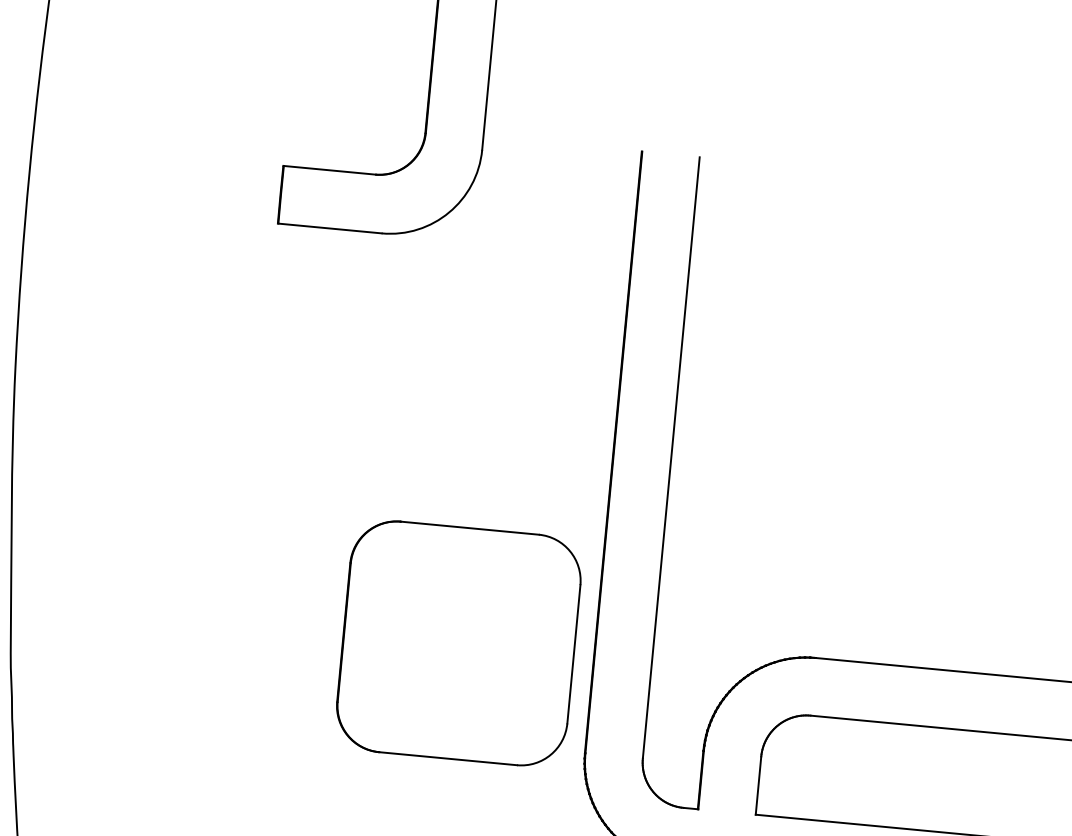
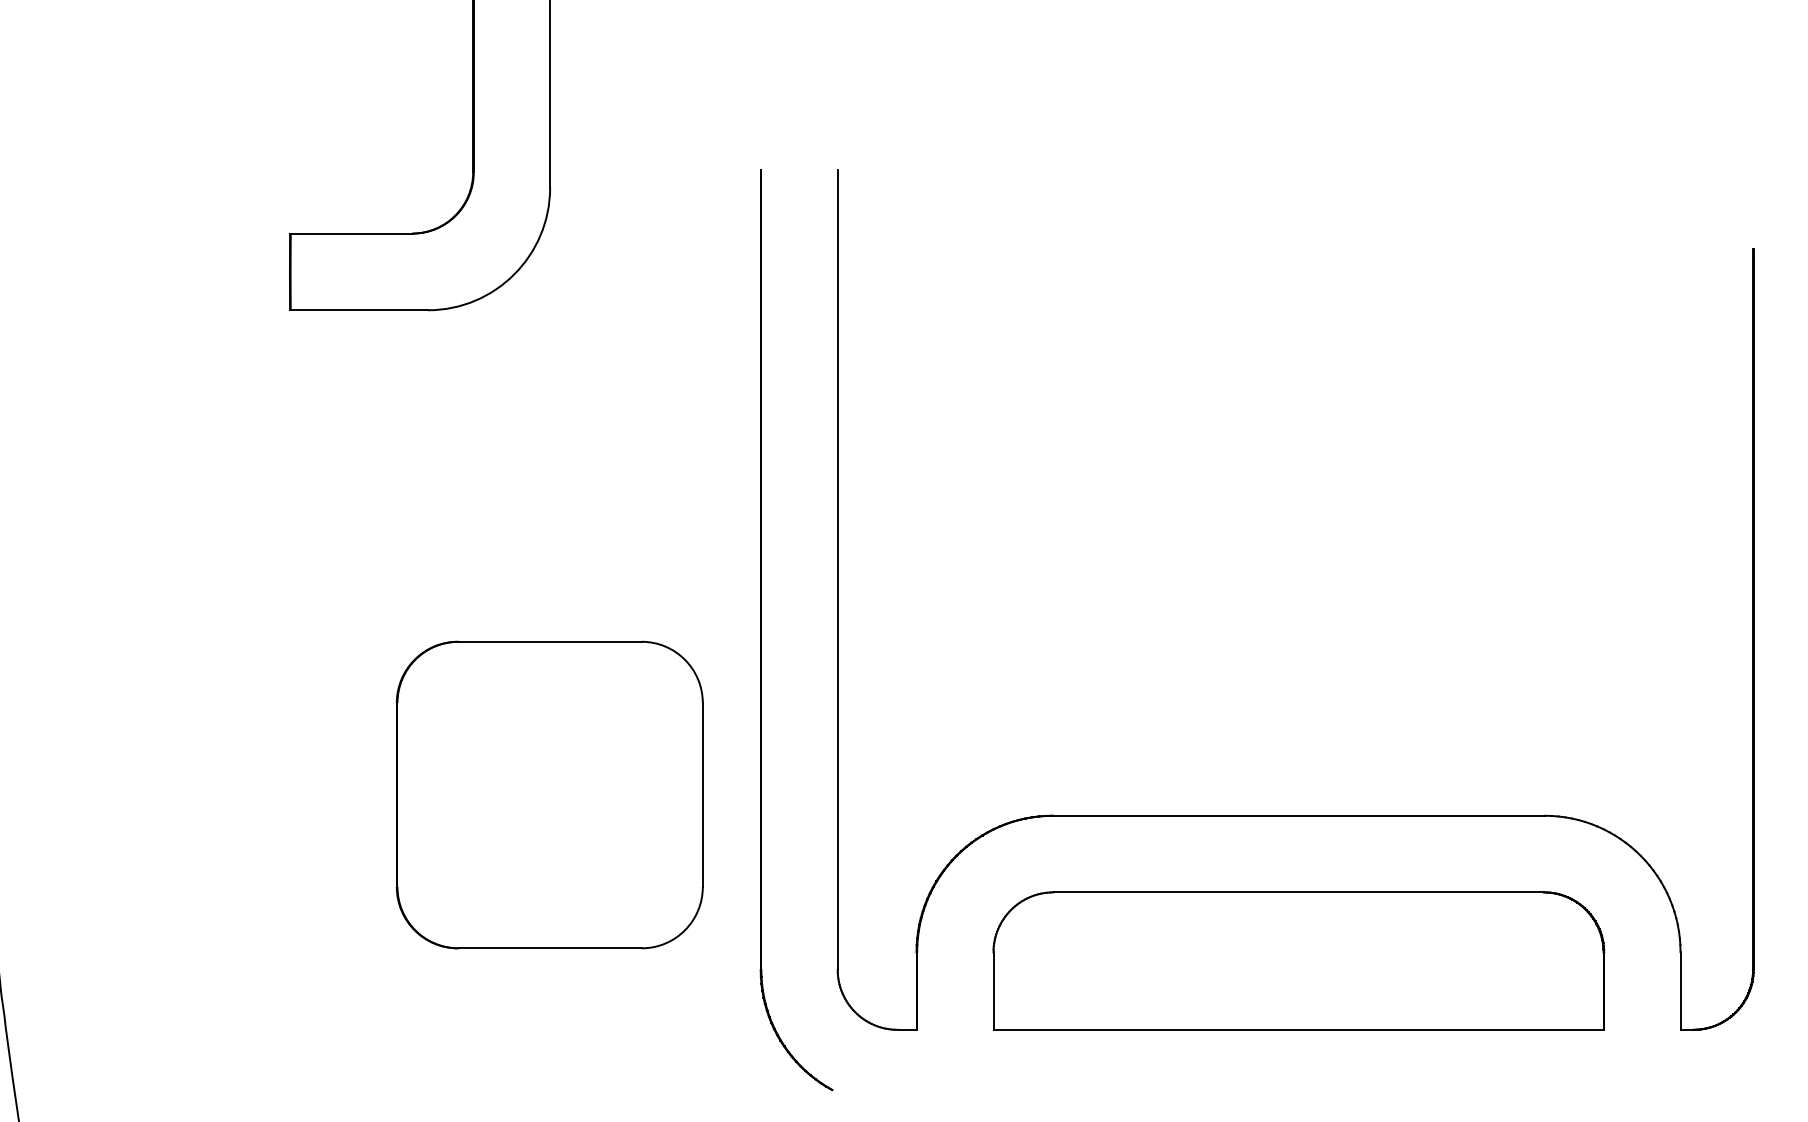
part: (458, 642) -> (549, 794), moved

